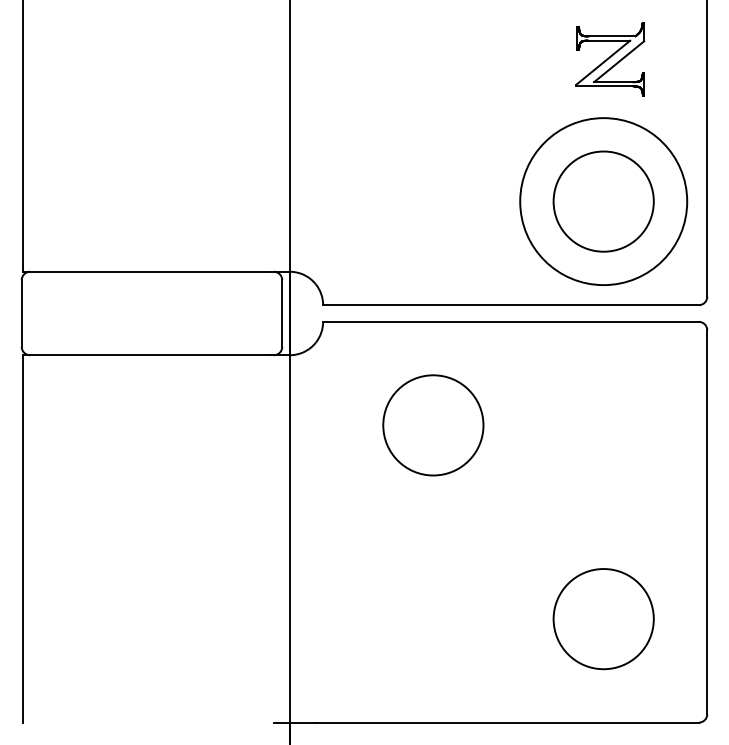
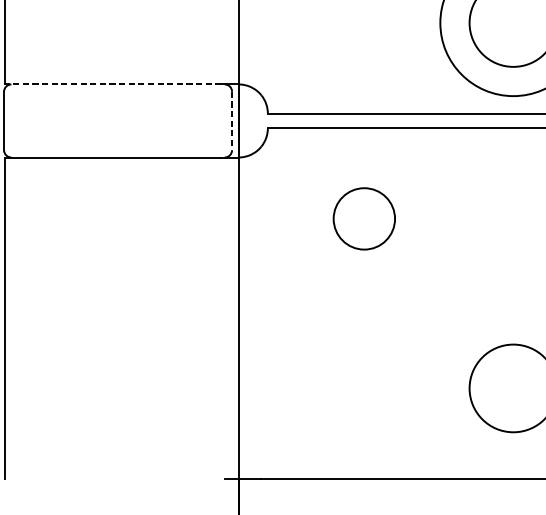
line: (146, 271) -> (113, 84), solid -> dashed
line: (282, 314) -> (232, 121), solid -> dashed
circle: (433, 425) -> (364, 218), size x0.7

